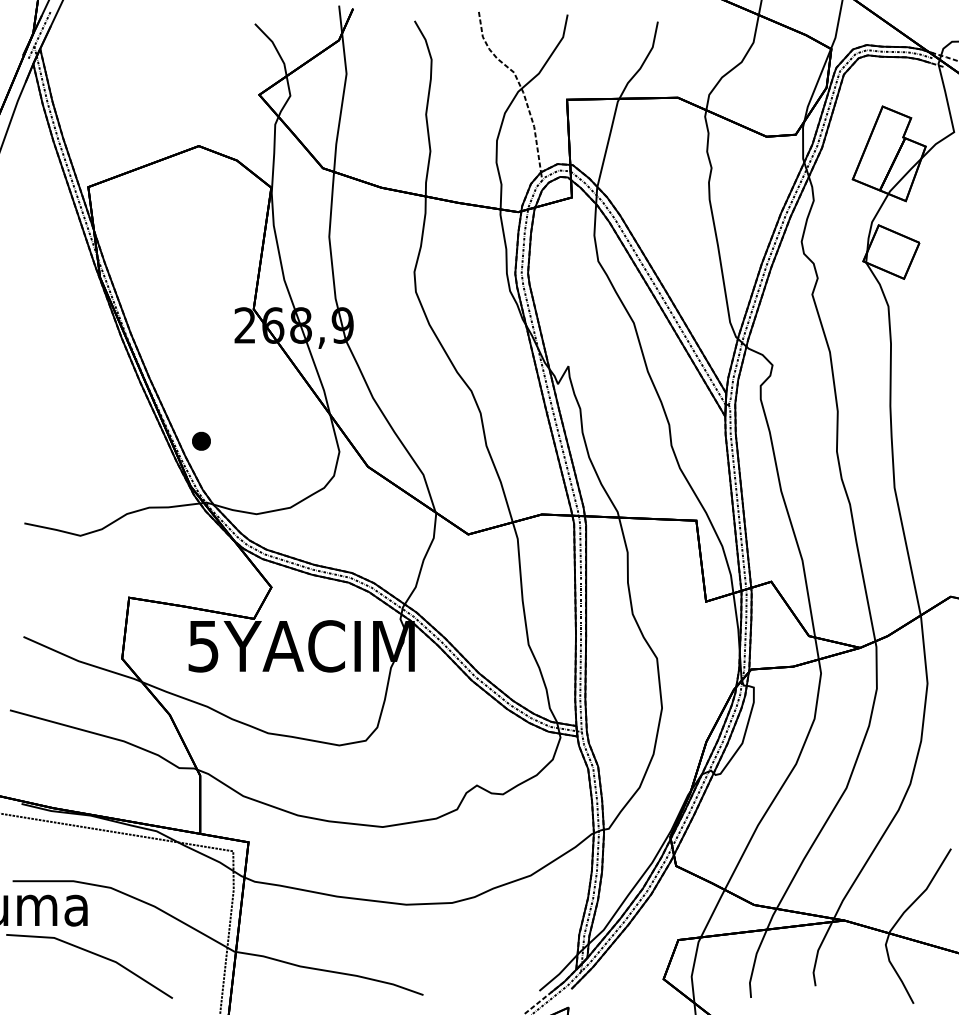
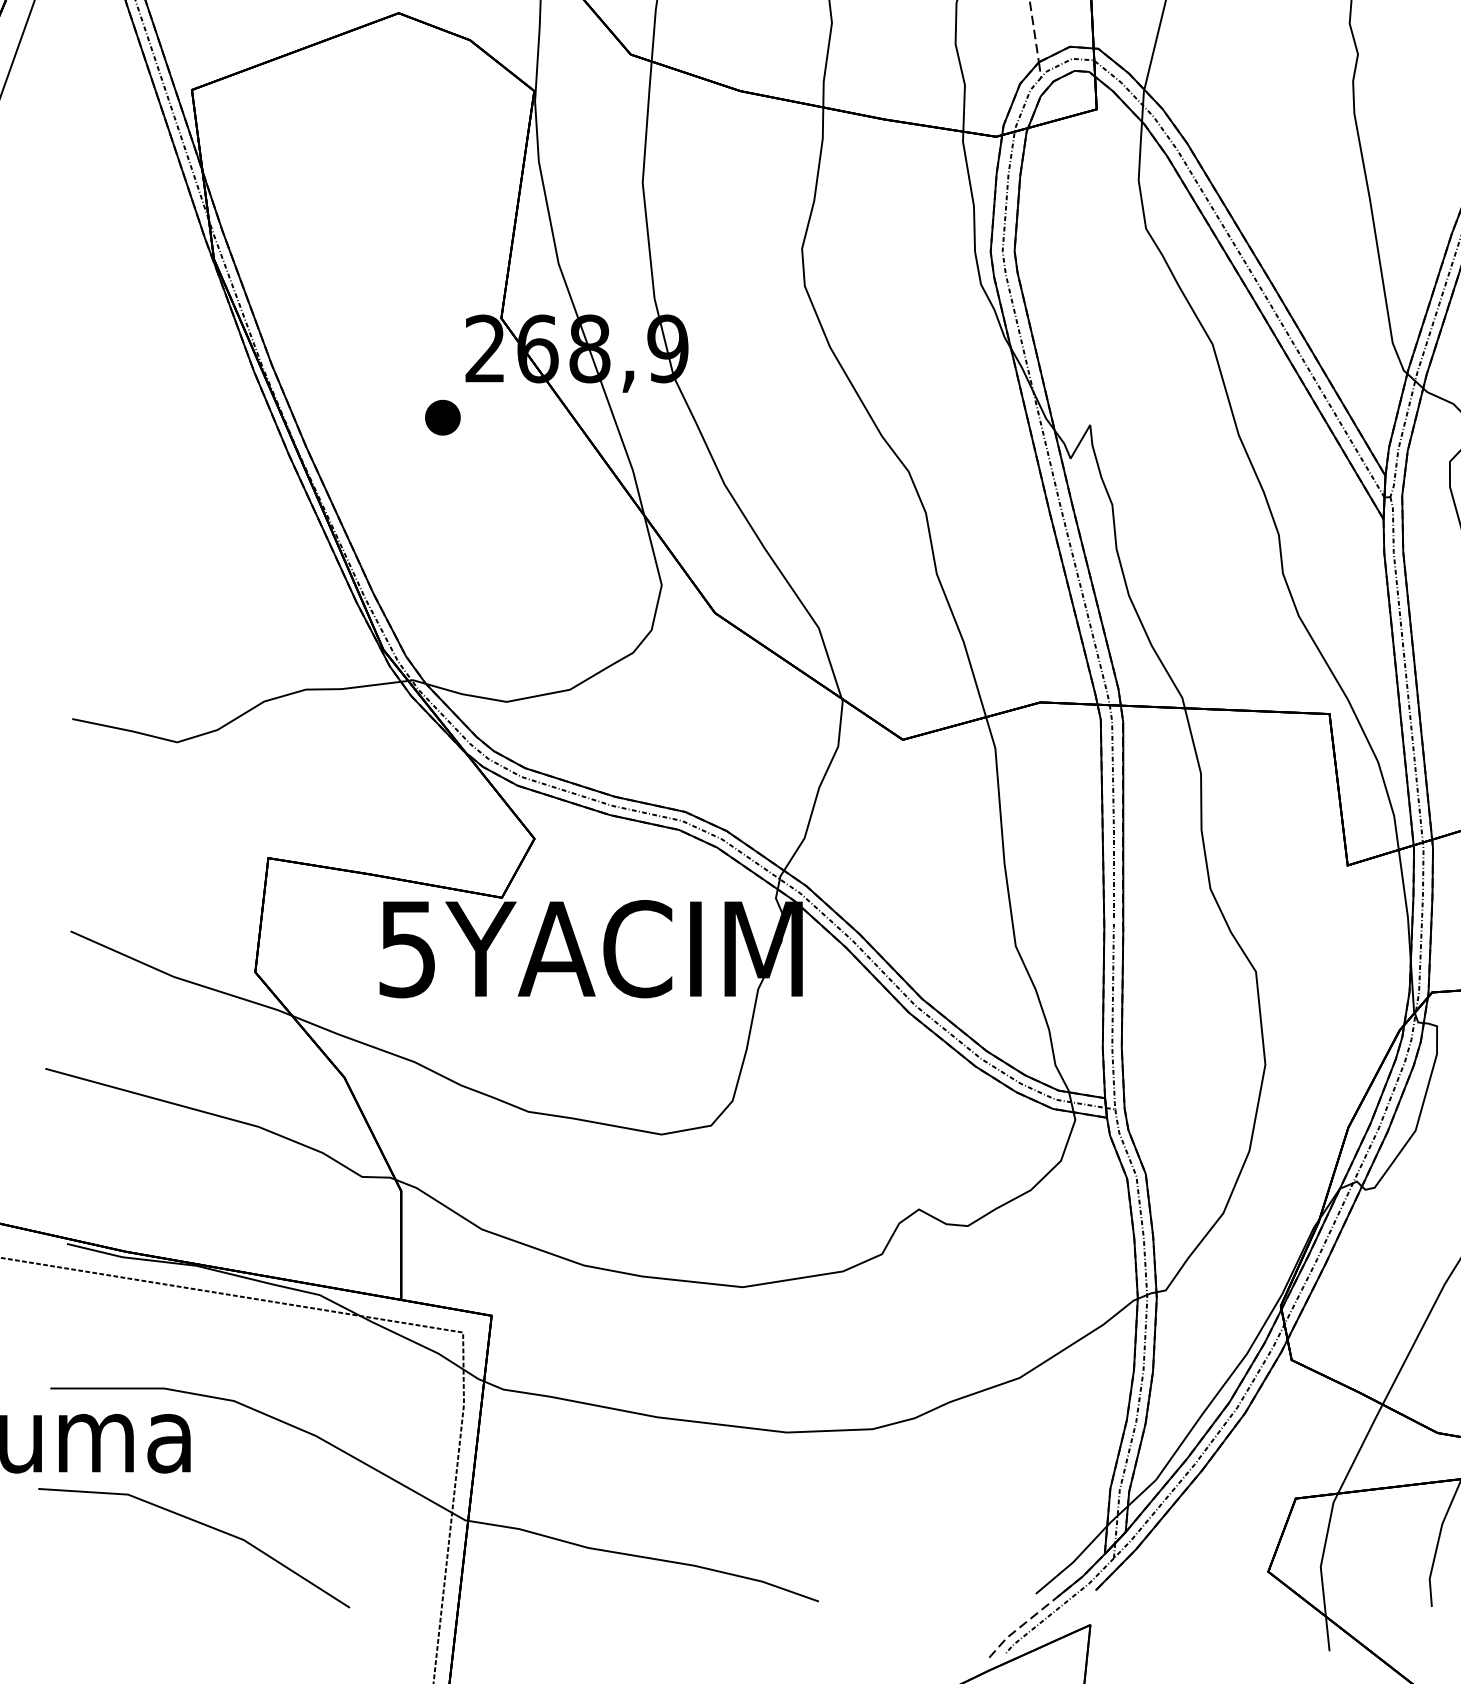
part: (201, 440) -> (442, 416), moved

